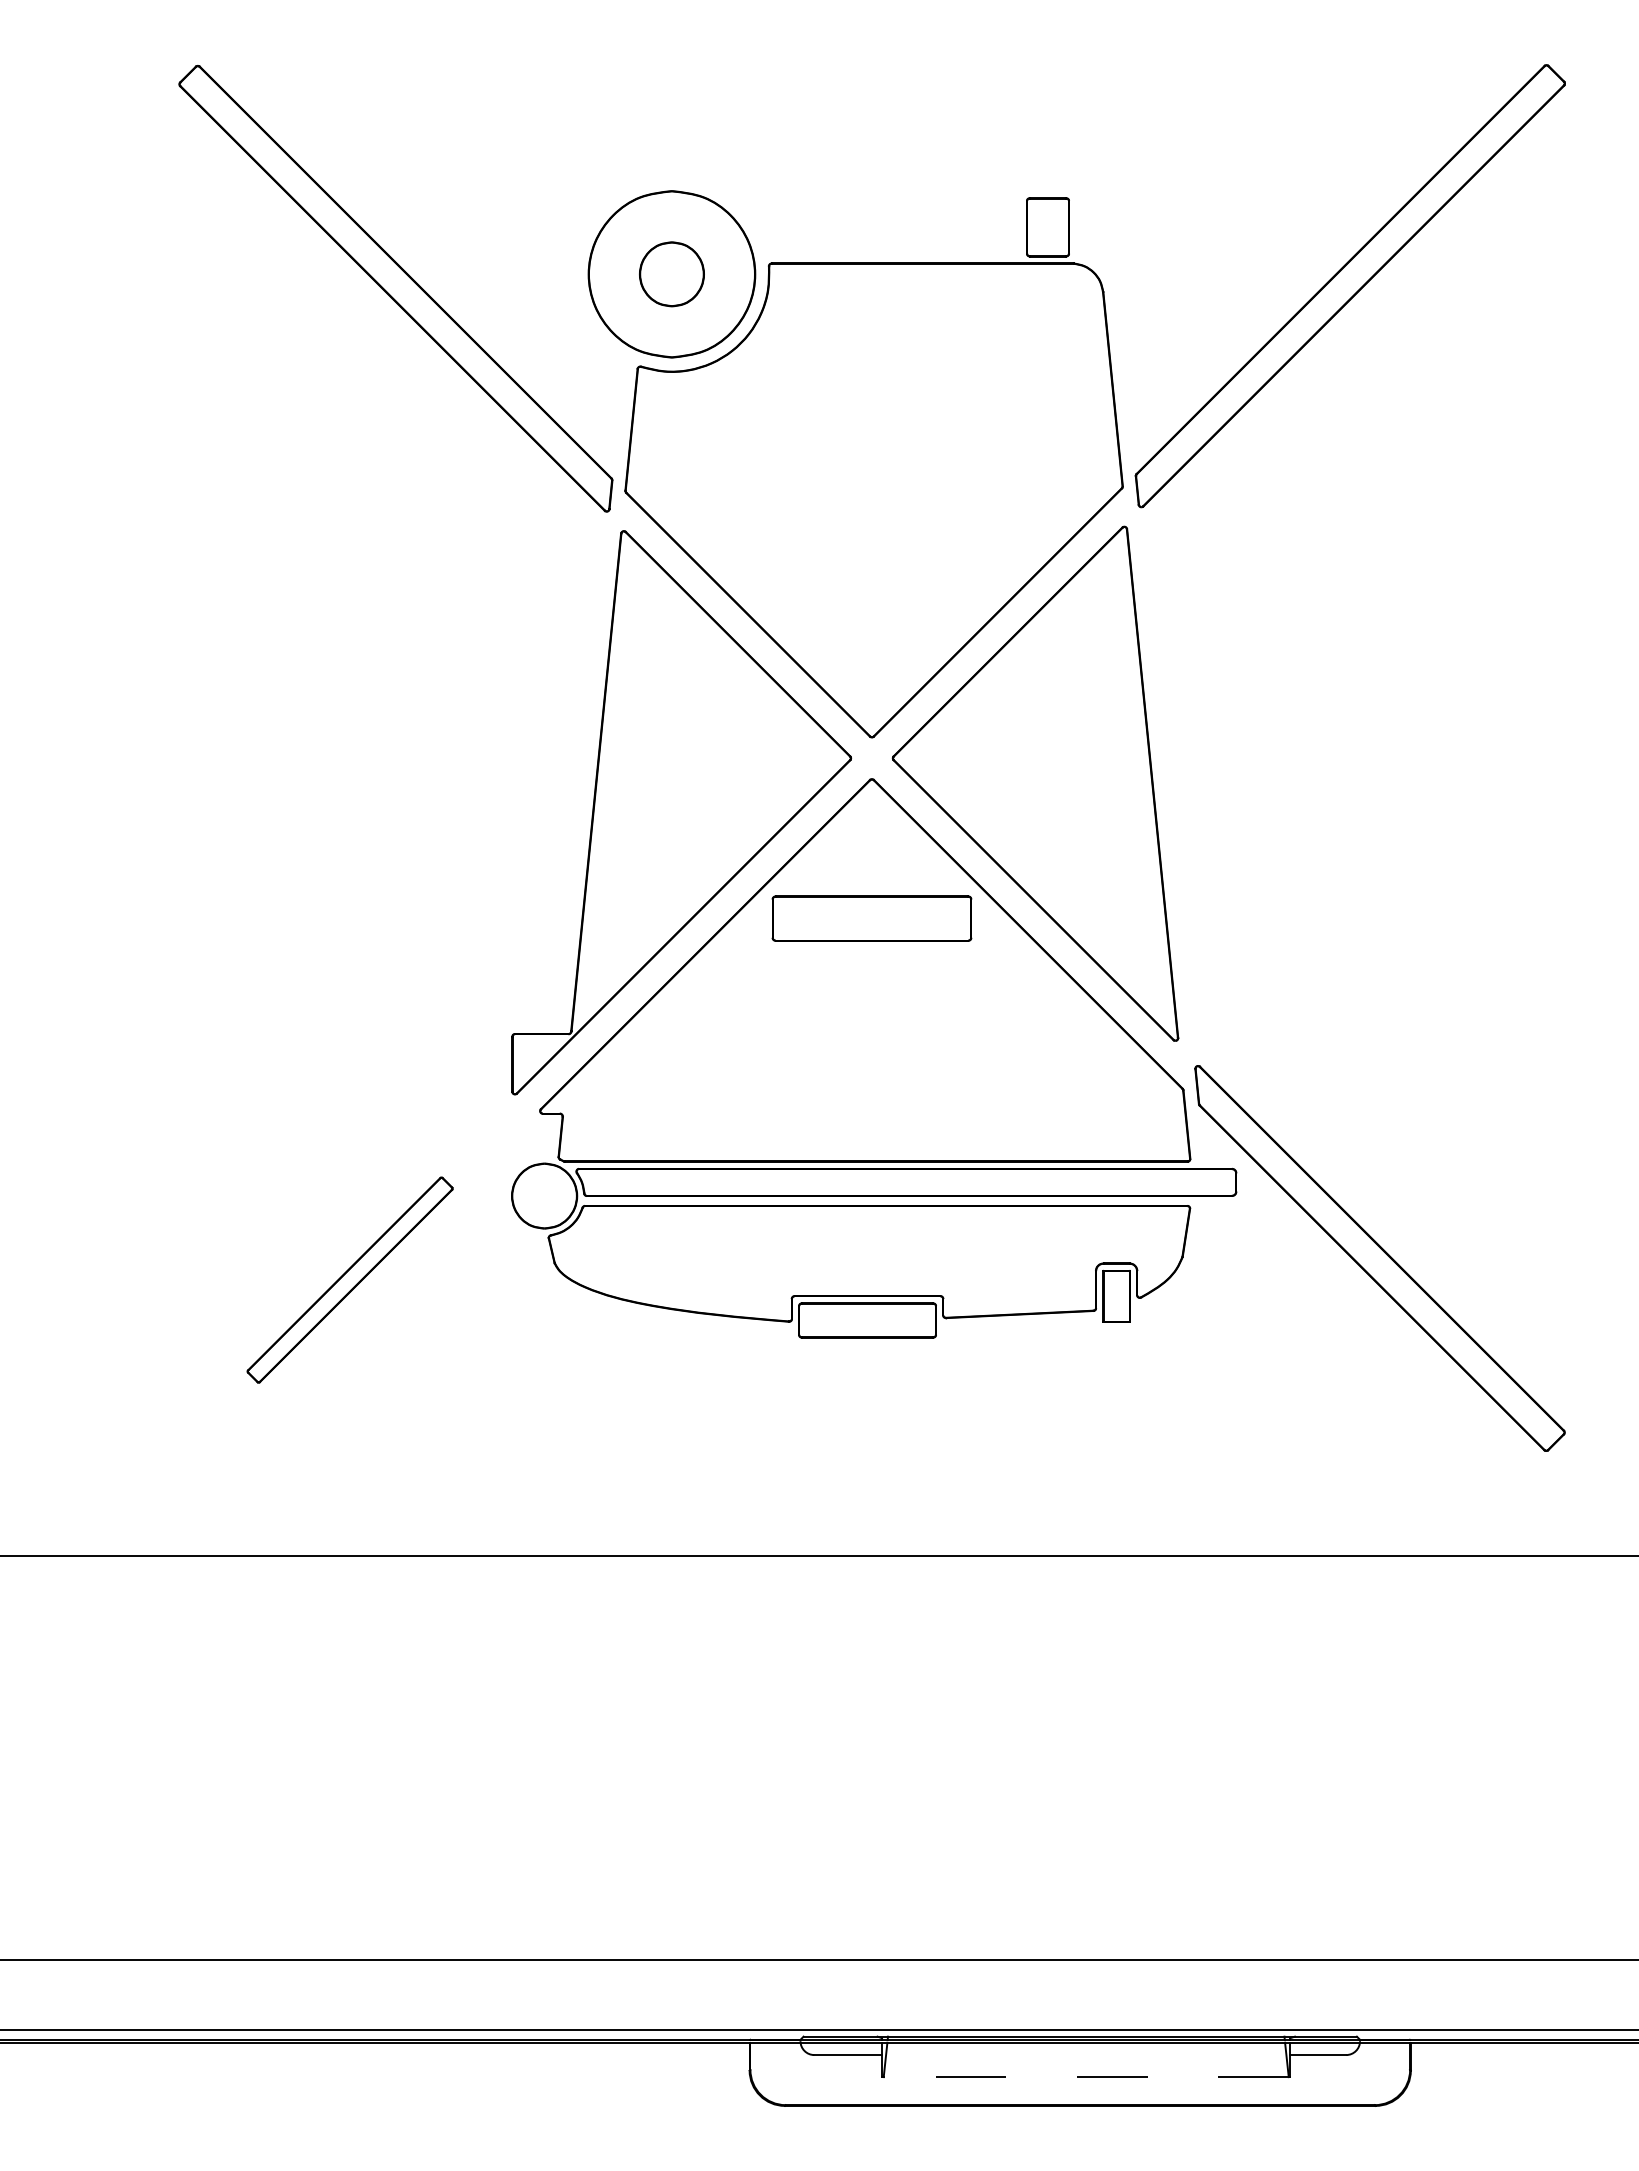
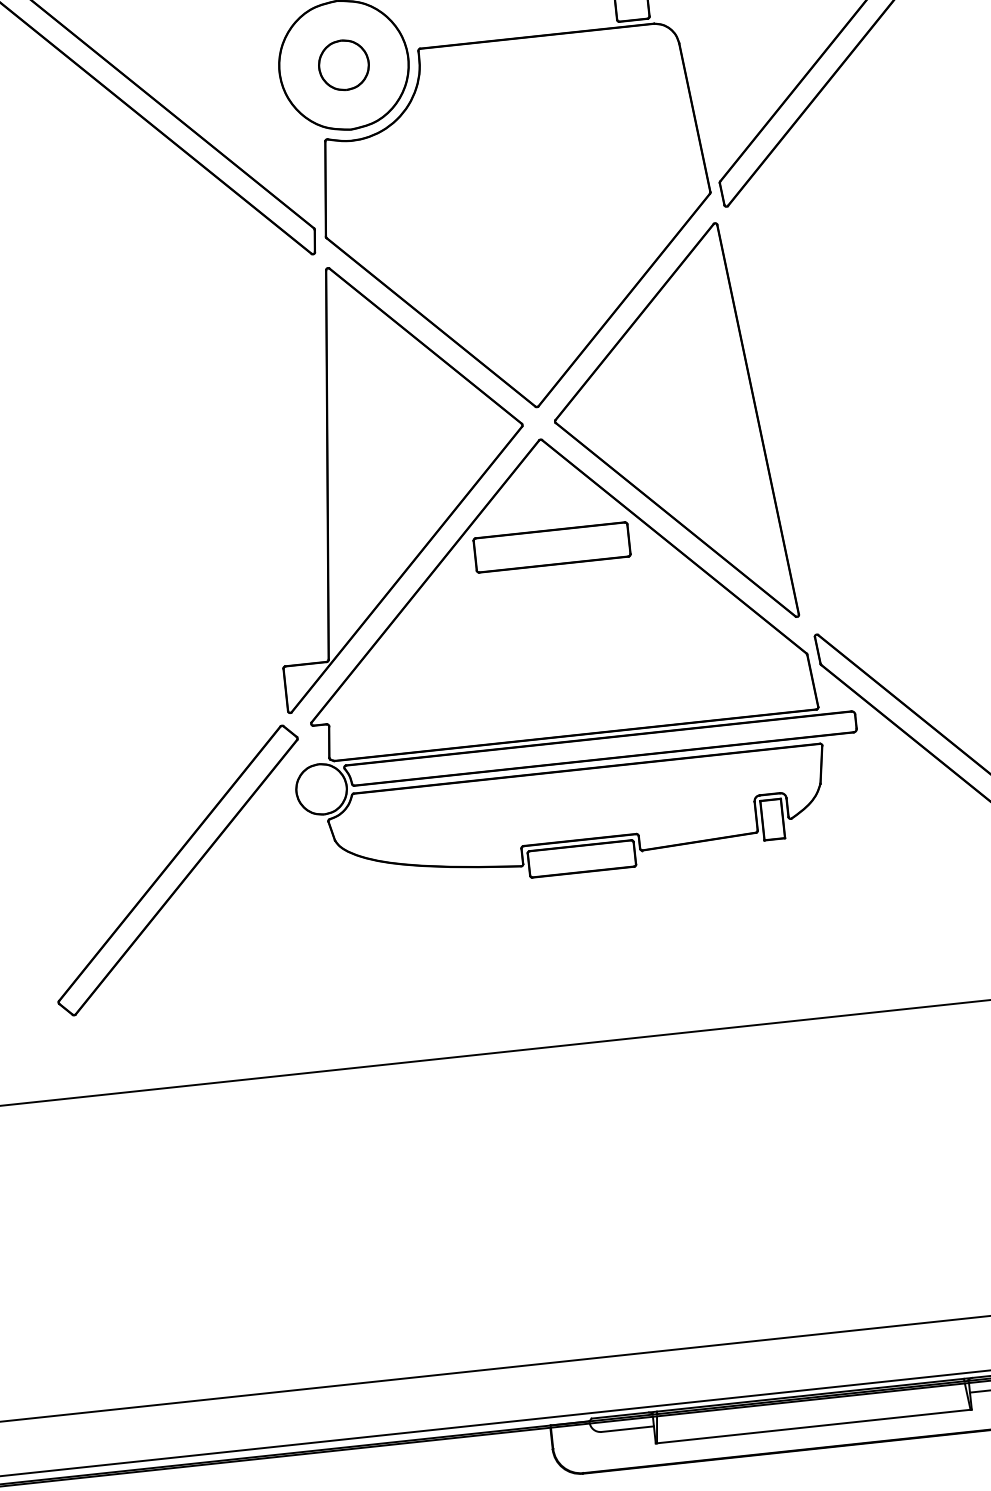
part: (349, 1279) -> (177, 870), size x1.67
line: (1086, 2077) -> (814, 1426), dashed -> solid

